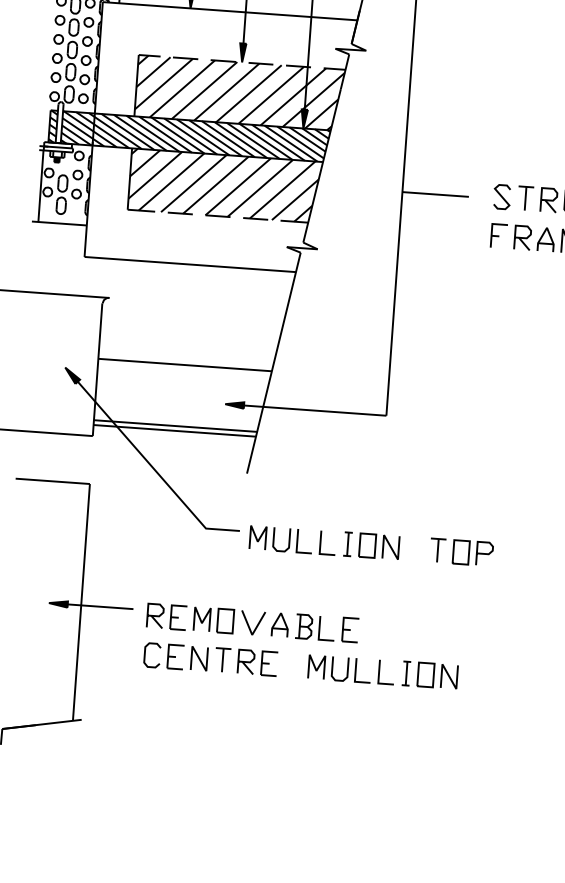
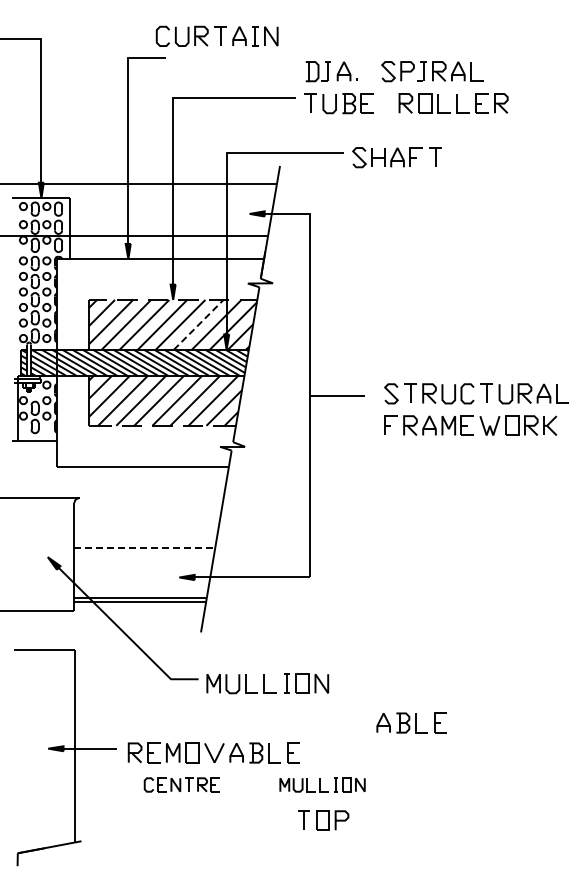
line: (272, 94) -> (199, 324), solid -> dashed
line: (184, 365) -> (144, 548), solid -> dashed
part: (461, 552) -> (323, 820), moved
part: (497, 602) -> (411, 722), added
part: (209, 658) -> (181, 784), size x0.7
part: (382, 671) -> (322, 784), size x0.7

